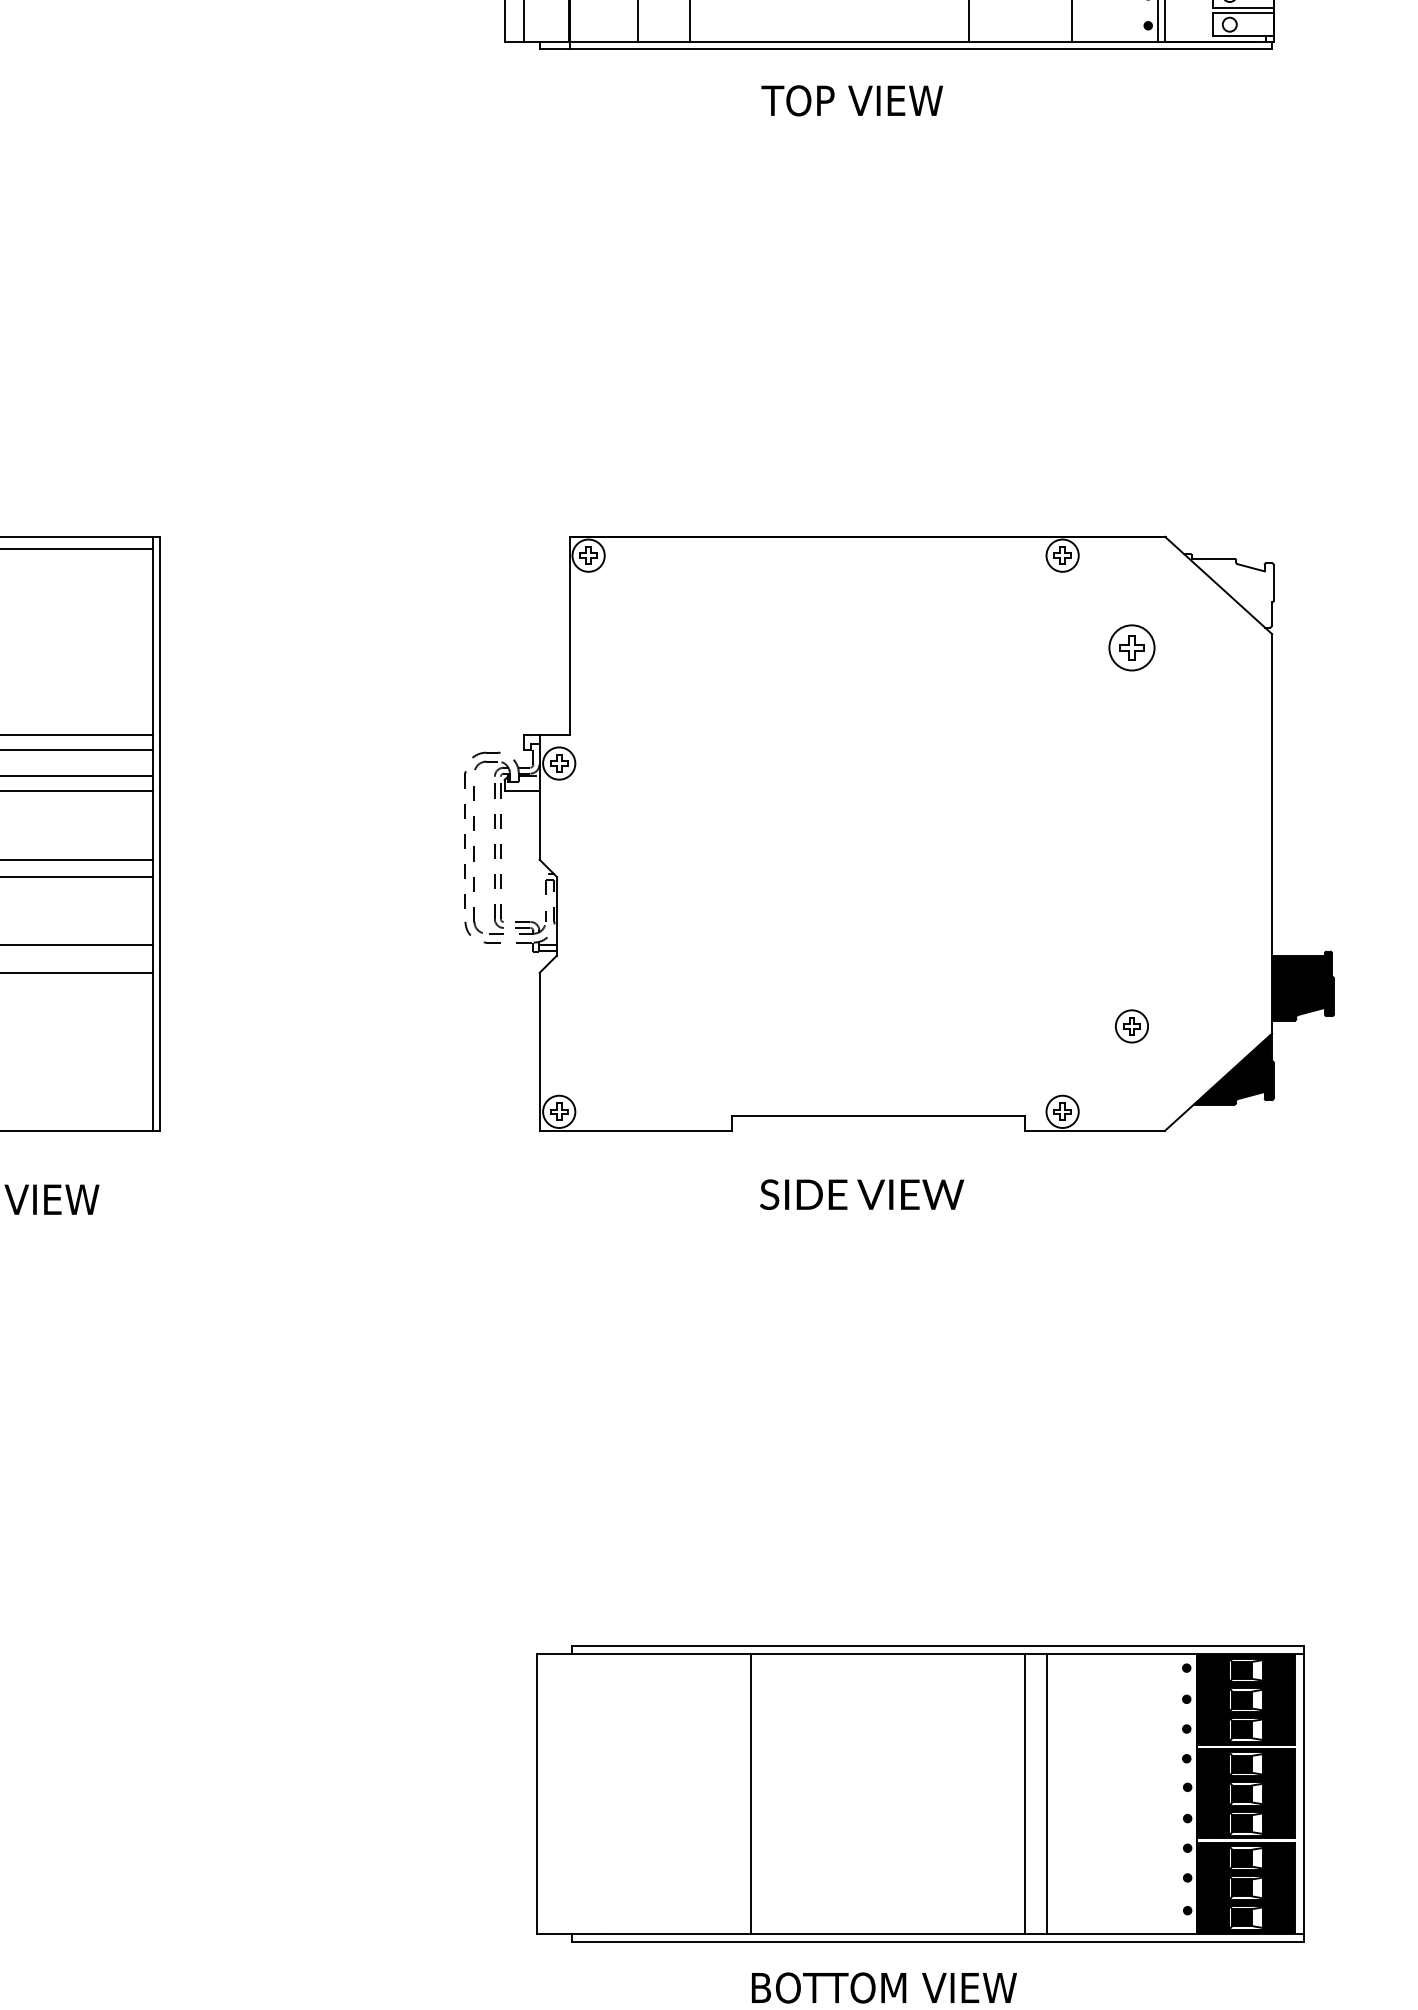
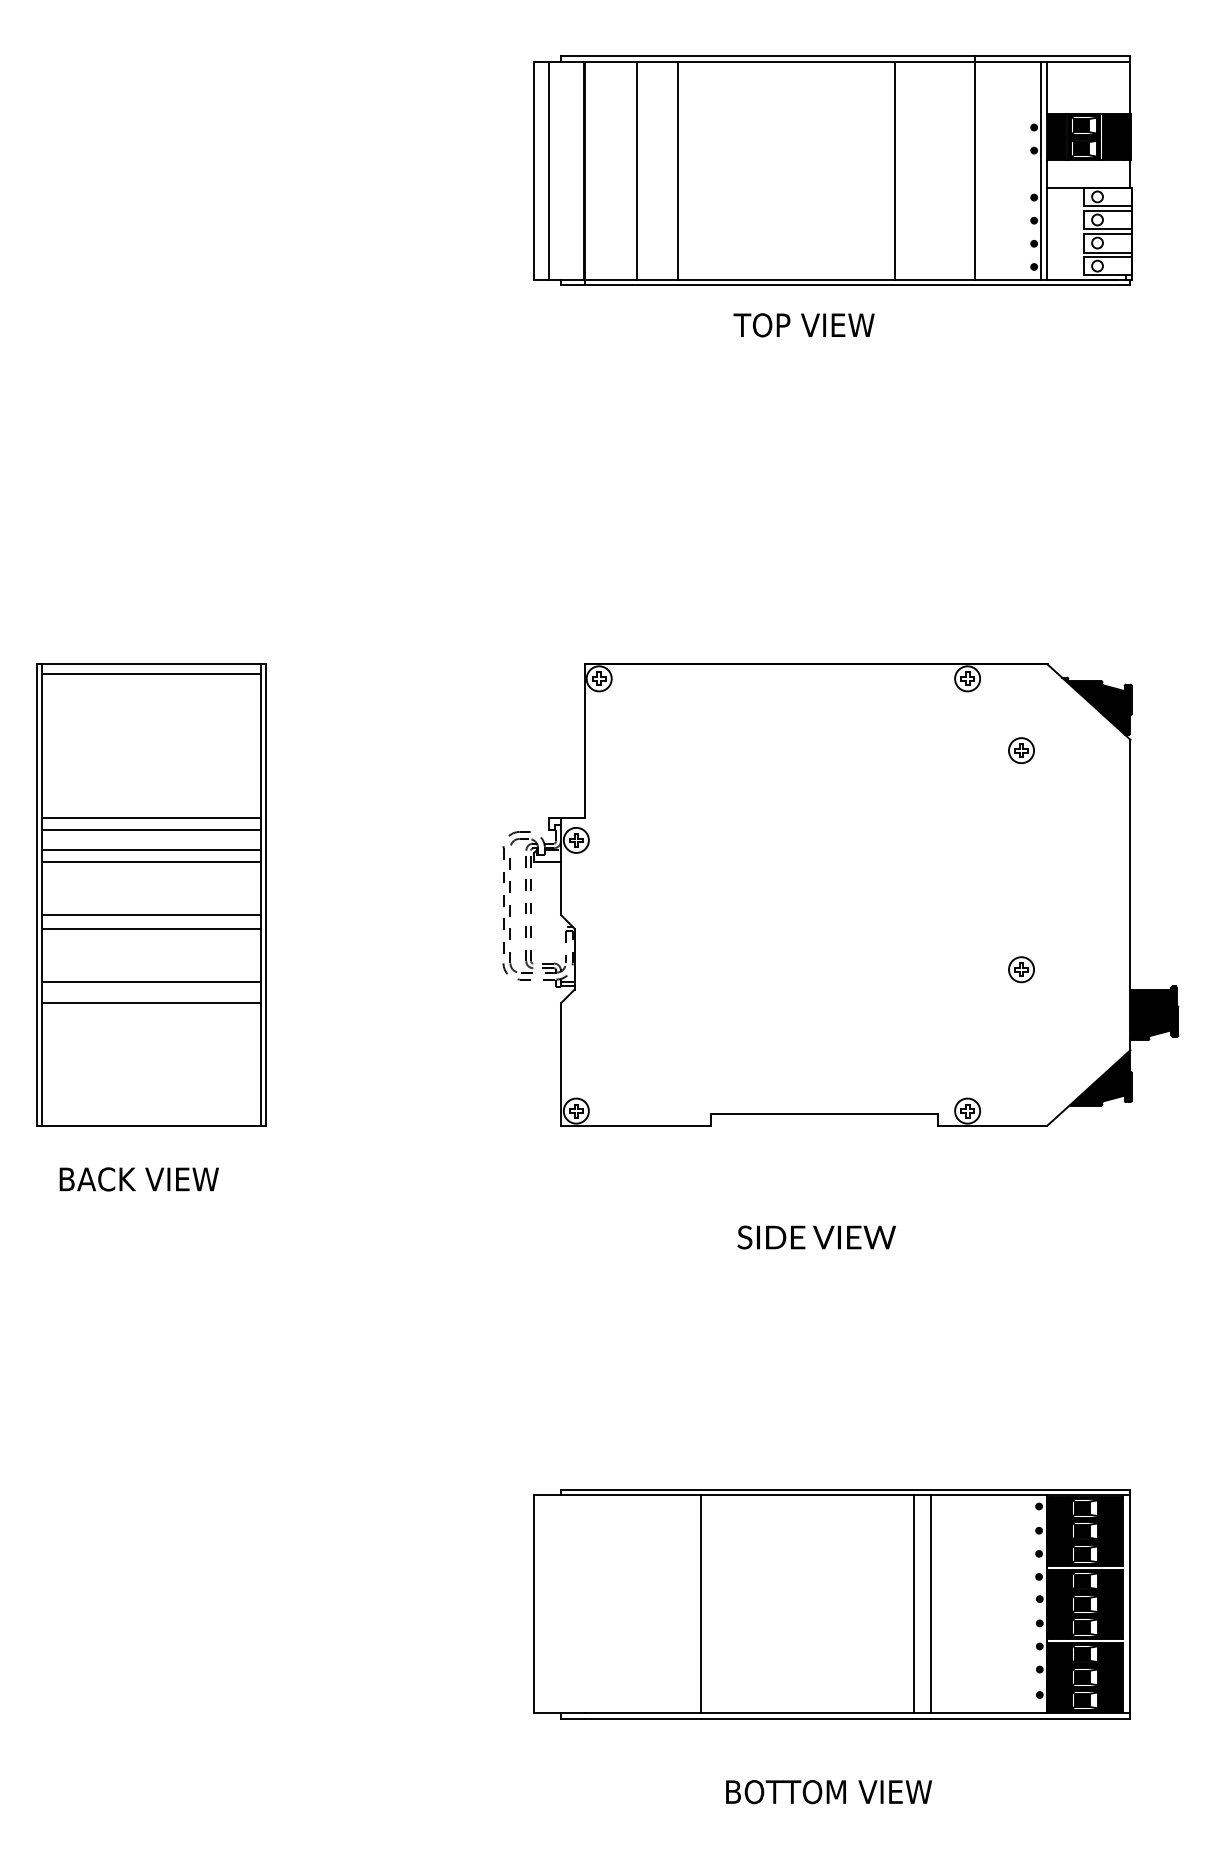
fill: (1228, 589) -> (1096, 705), added
part: (1131, 647) -> (1021, 750), size x0.71
part: (1131, 1026) -> (1021, 969), moved
text: (861, 1194) -> (816, 1237), moved
part: (919, 1794) -> (831, 1604), moved

